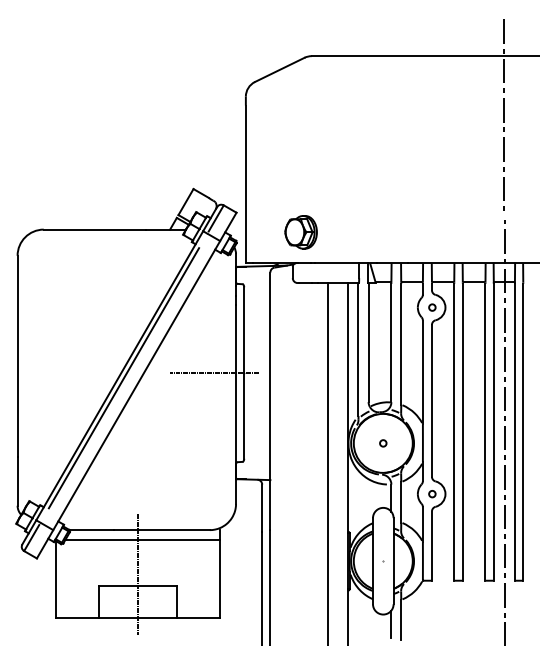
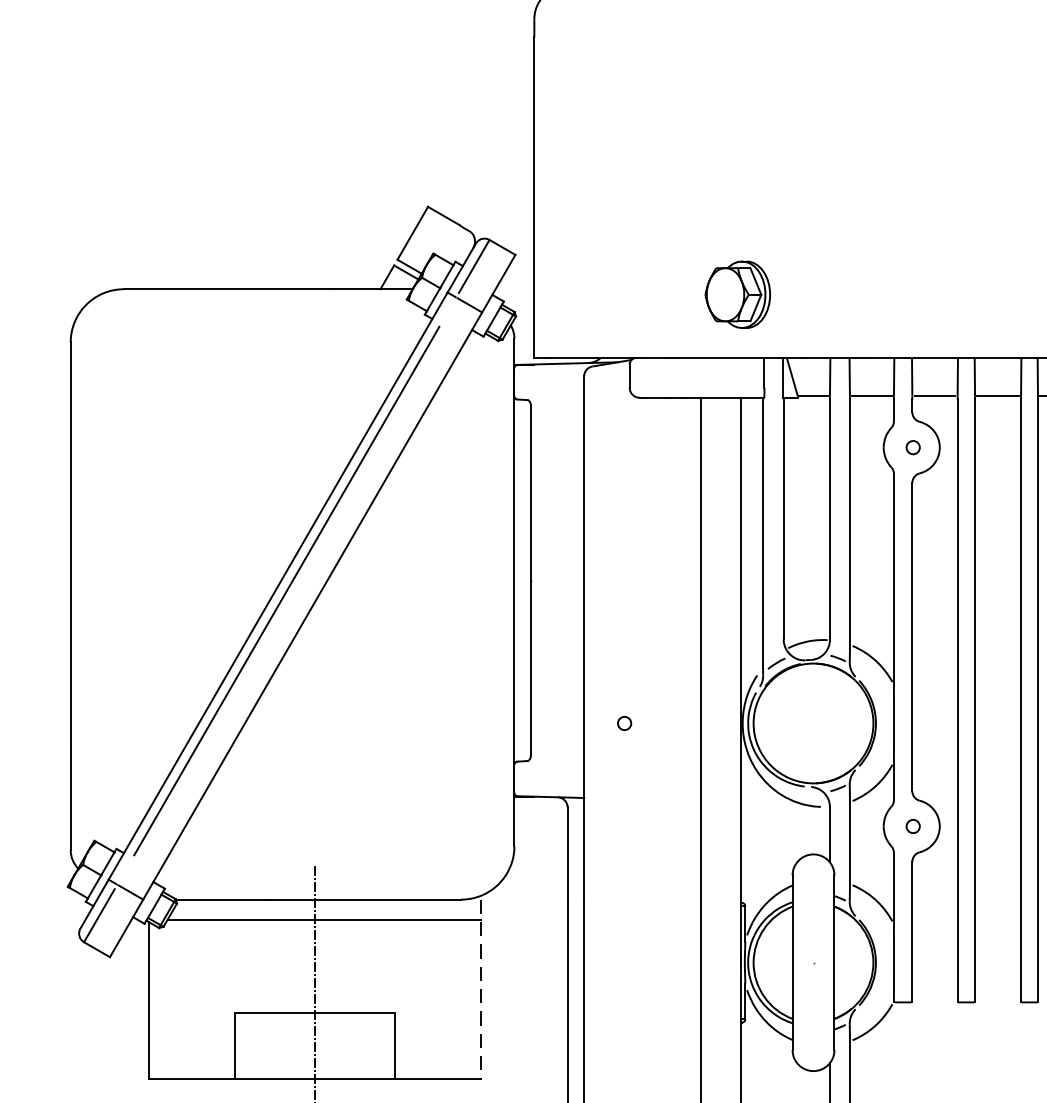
part: (300, 232) -> (736, 295), moved
line: (214, 373) -> (470, 581), removed
circle: (383, 443) -> (625, 723), moved
line: (219, 574) -> (480, 989), solid -> dashed

